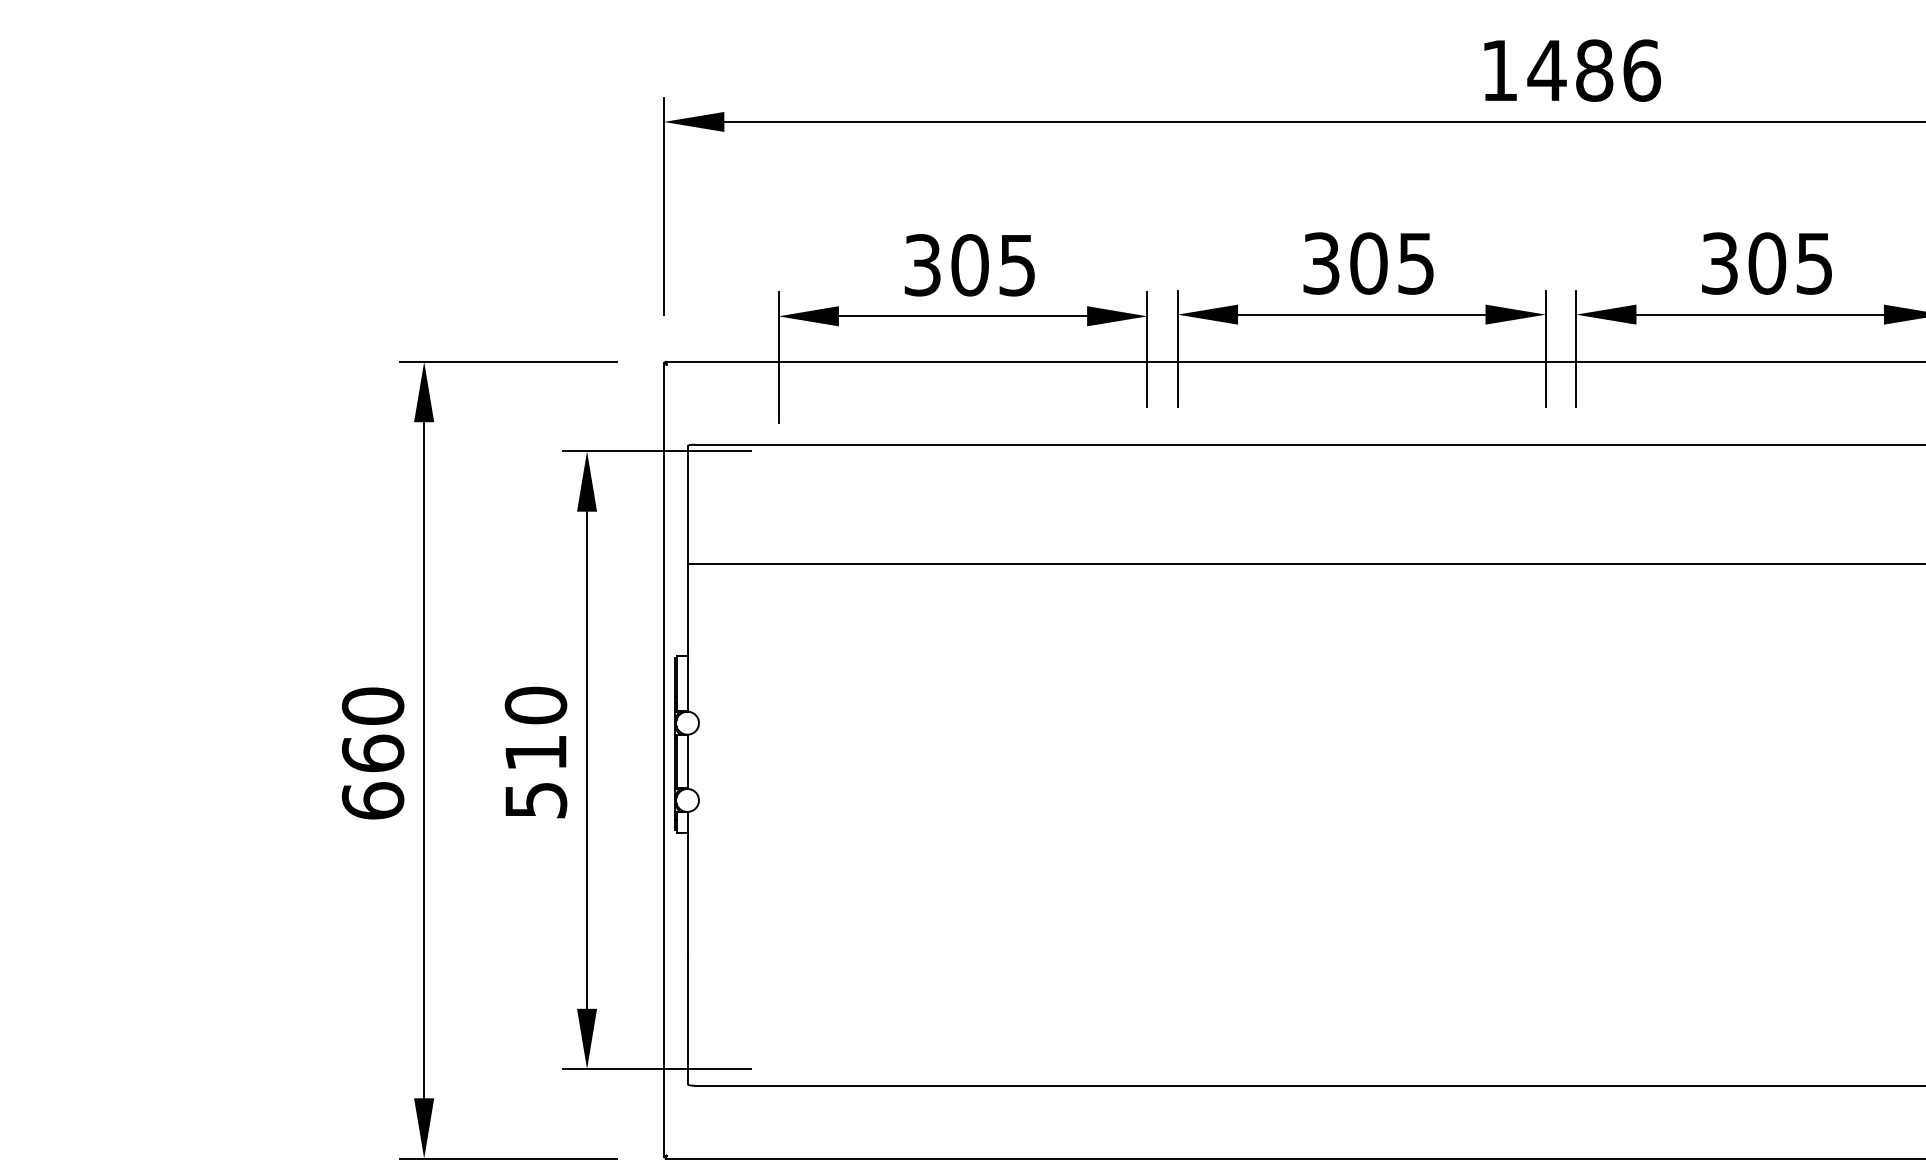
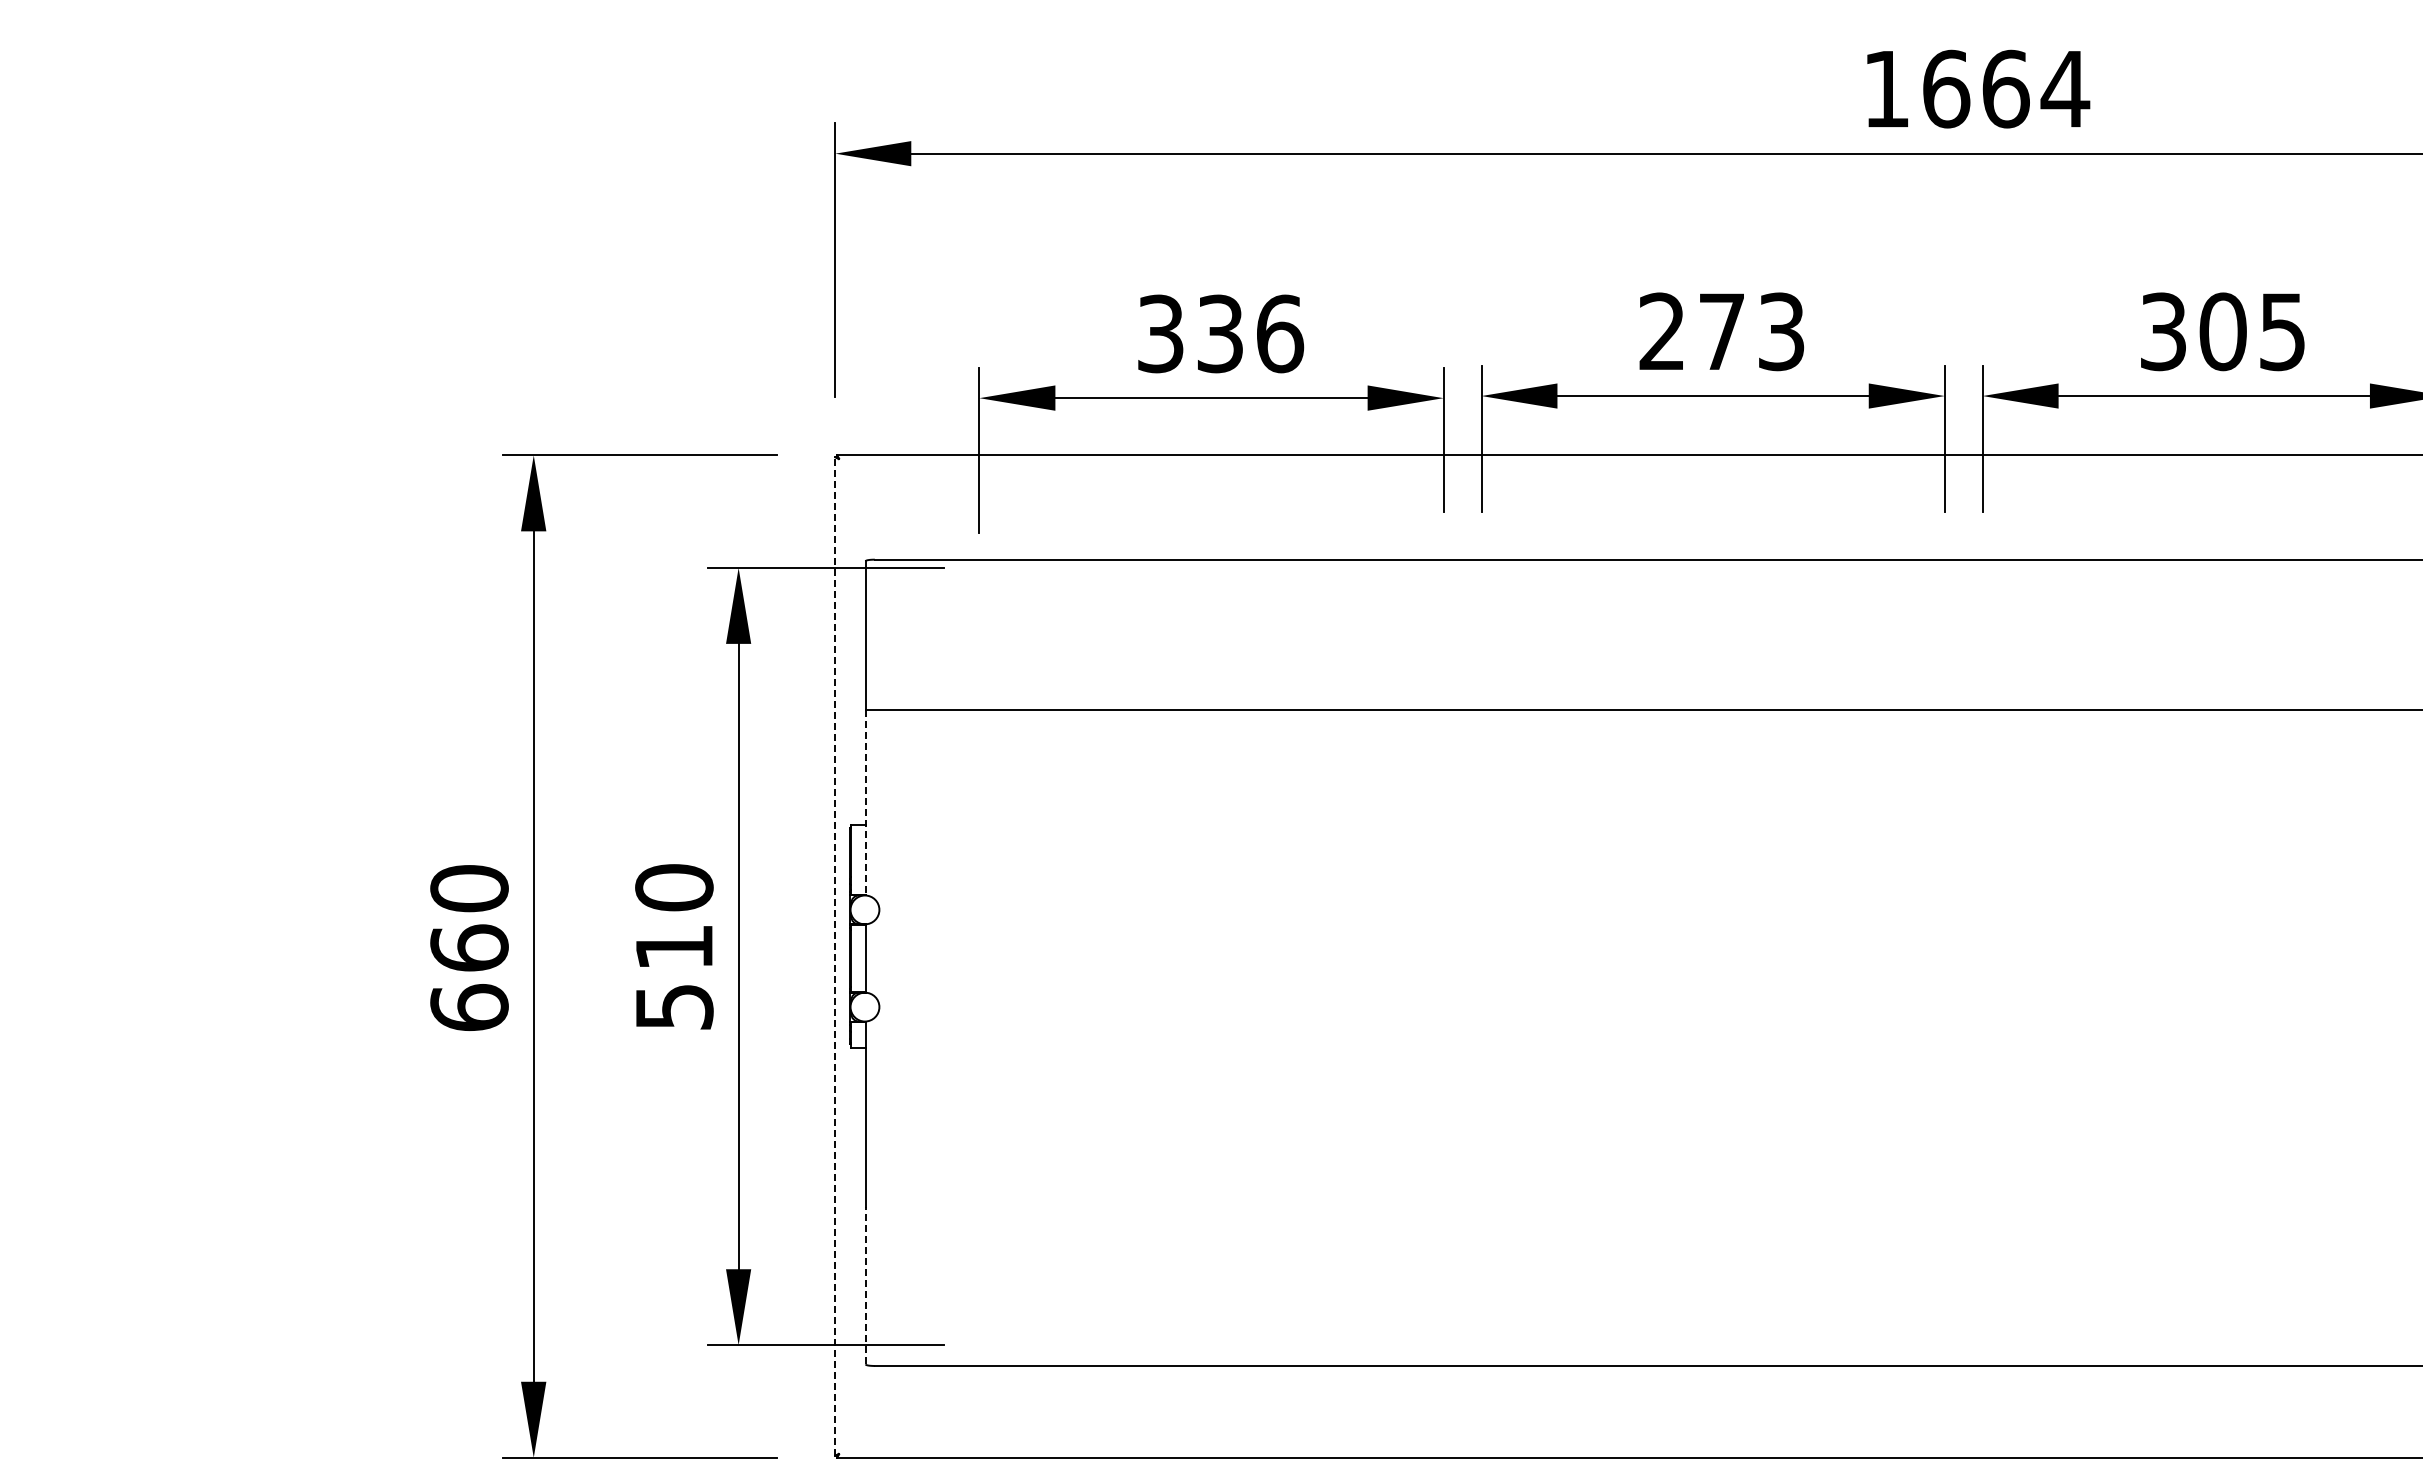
text: (1594, 70) -> (2005, 88), 1486 -> 1664
text: (1368, 263) -> (1721, 331), 305 -> 273
text: (994, 264) -> (1250, 333), 305 -> 336
line: (687, 637) -> (865, 802), solid -> dashed
line: (664, 760) -> (835, 956), solid -> dashed
line: (687, 1021) -> (865, 1285), solid -> dashed

